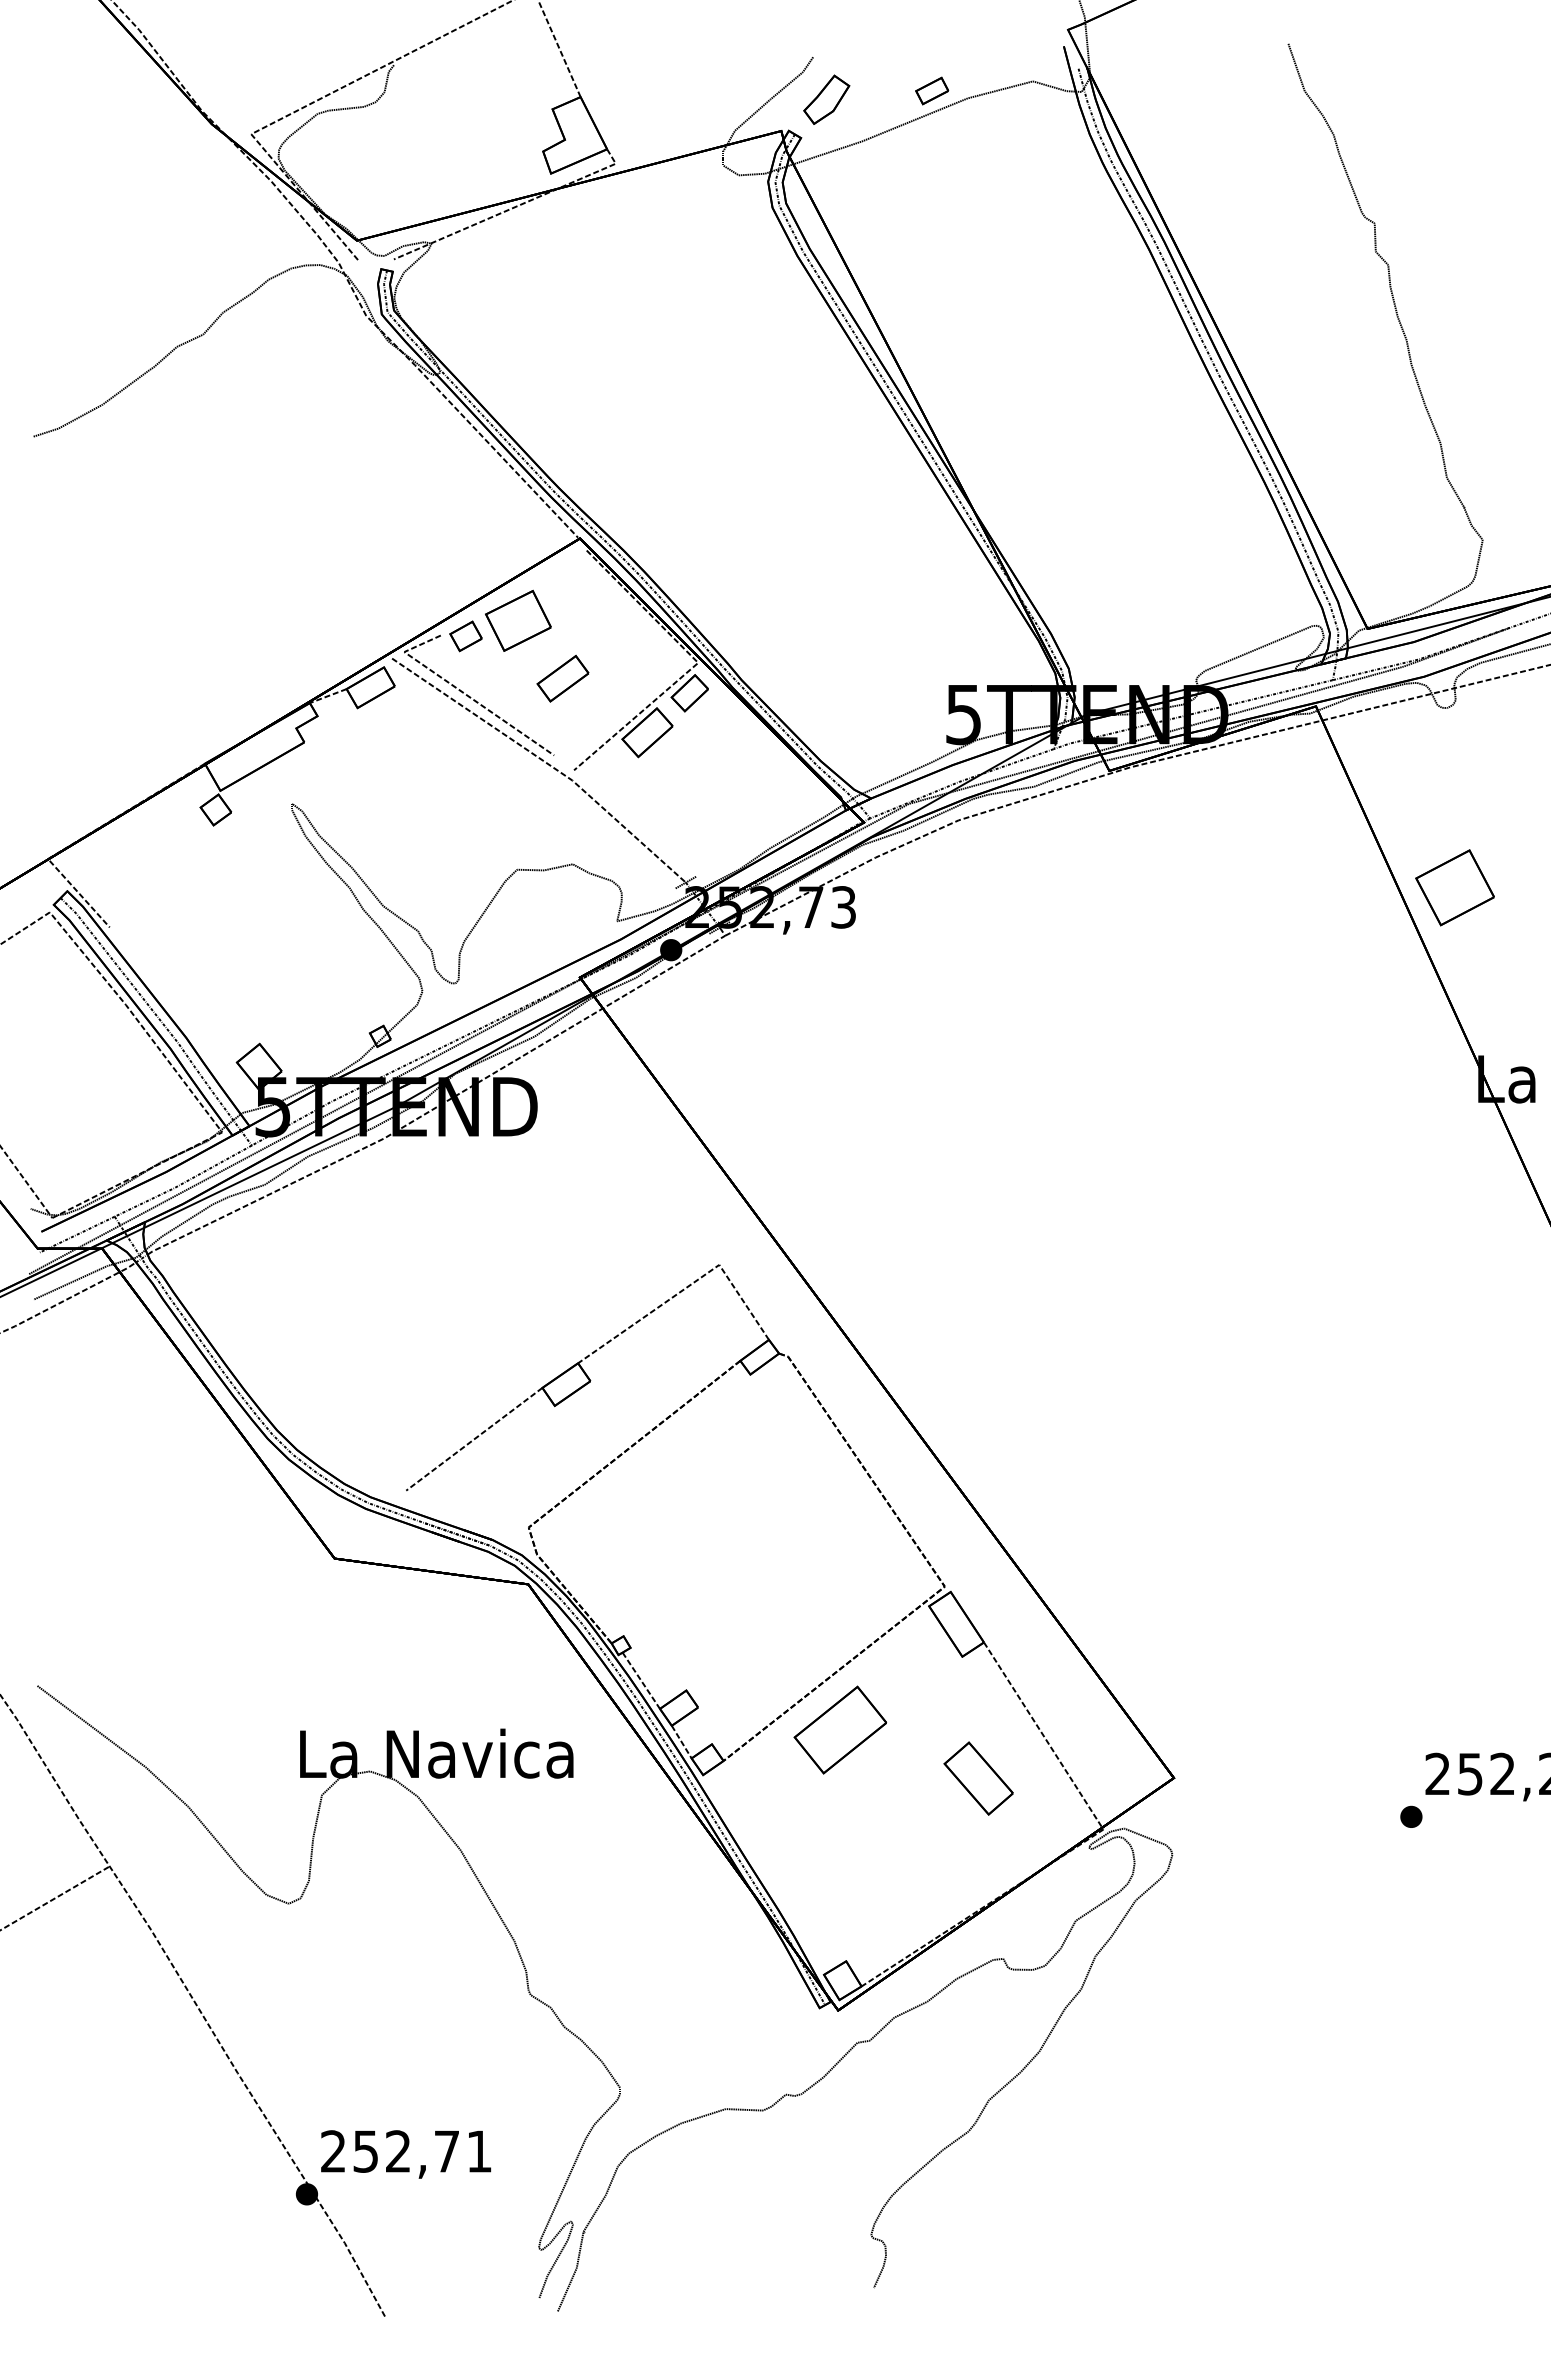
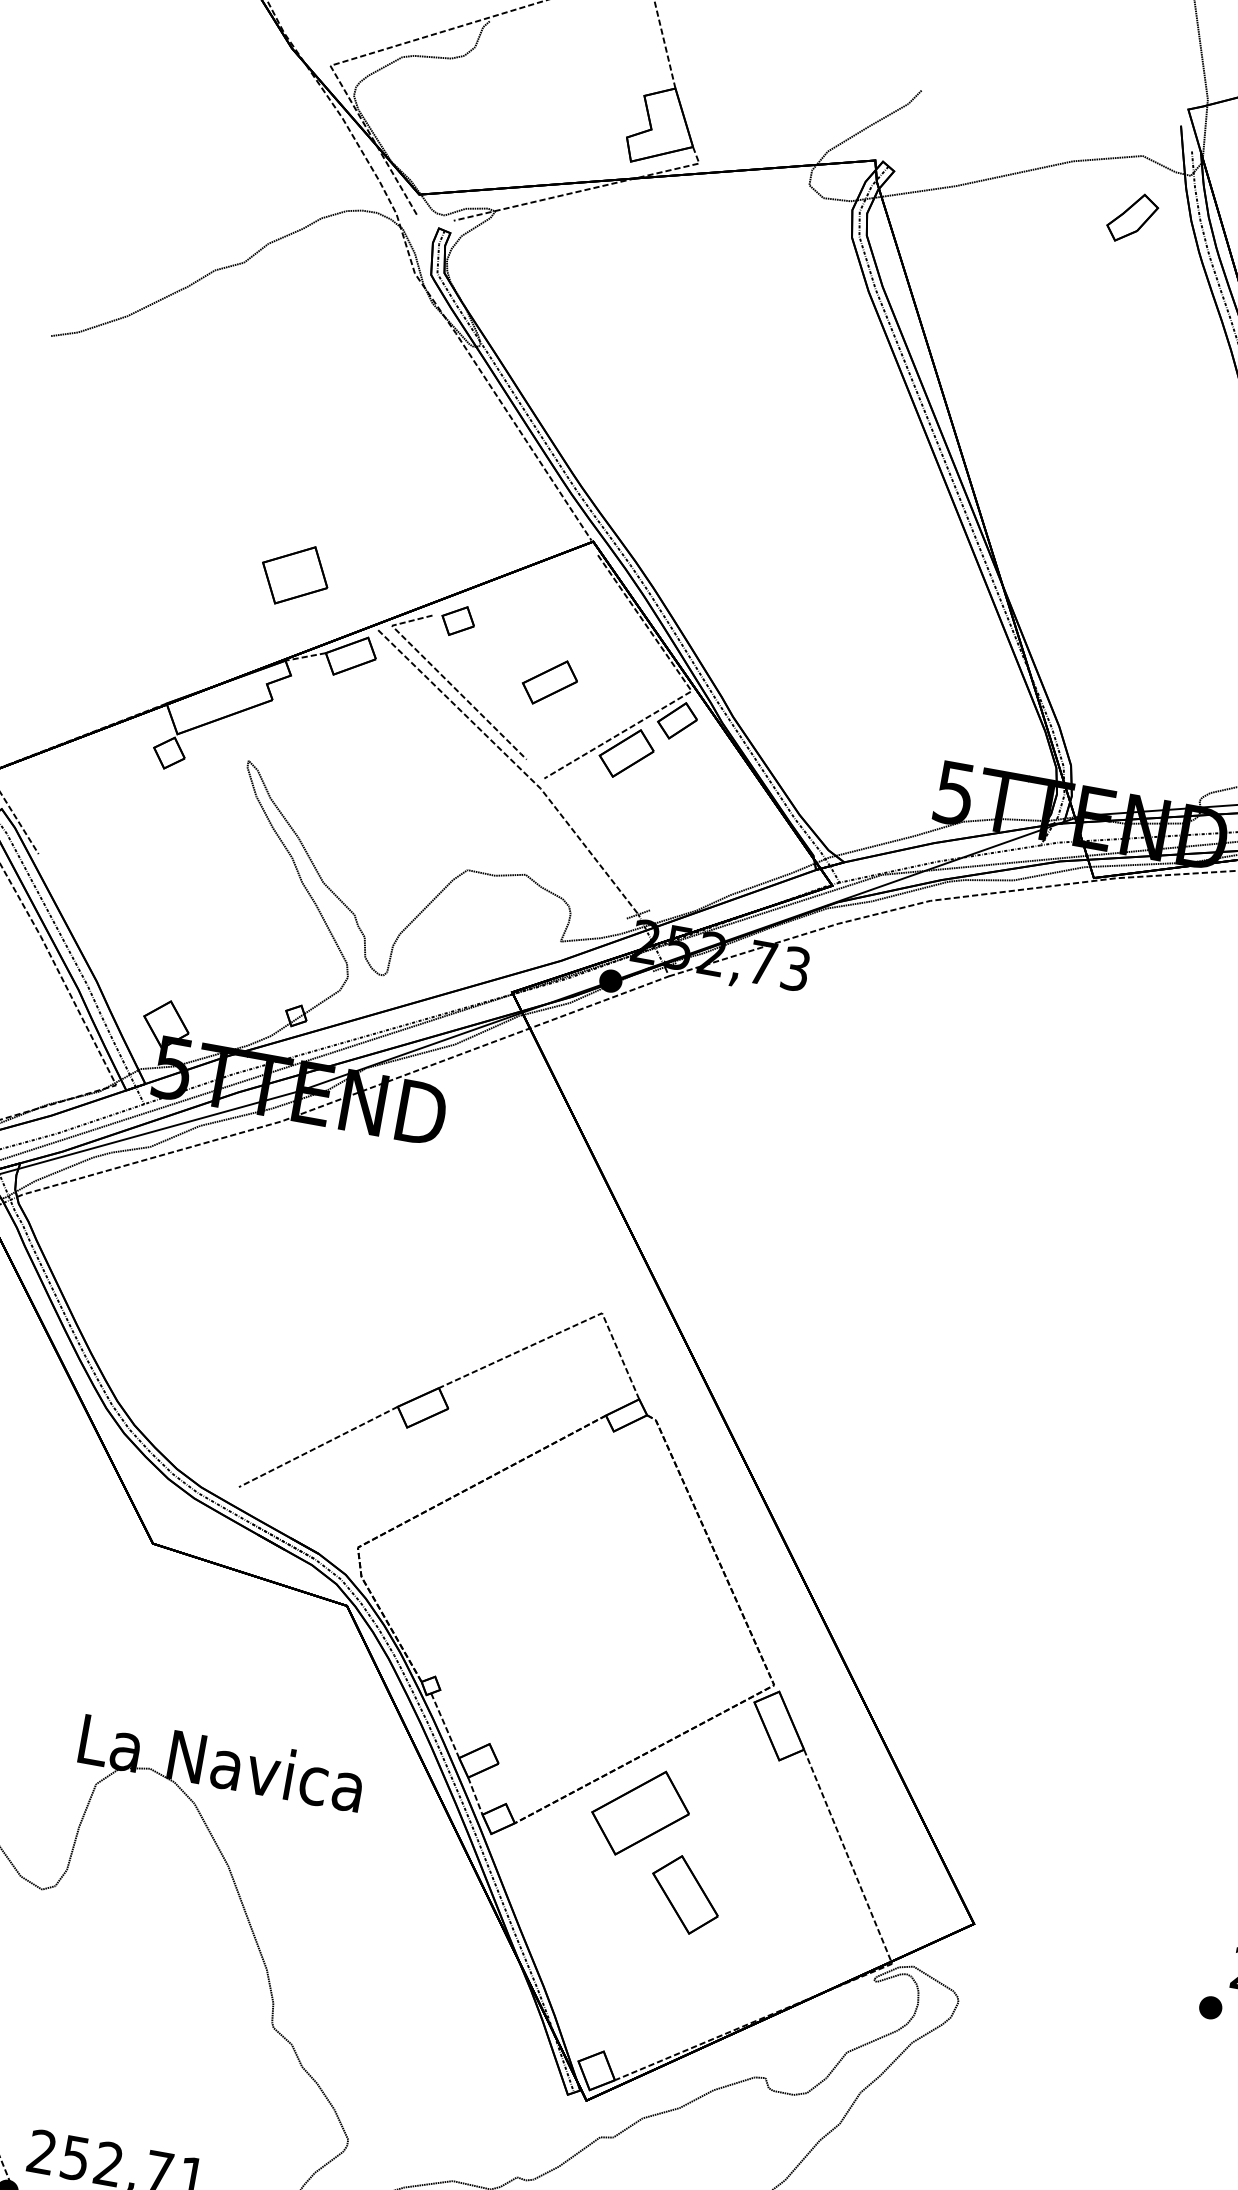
part: (932, 90) -> (1037, 146), removed
part: (826, 99) -> (1132, 217), moved
part: (518, 620) -> (295, 574), moved
part: (978, 1778) -> (685, 1894), moved

